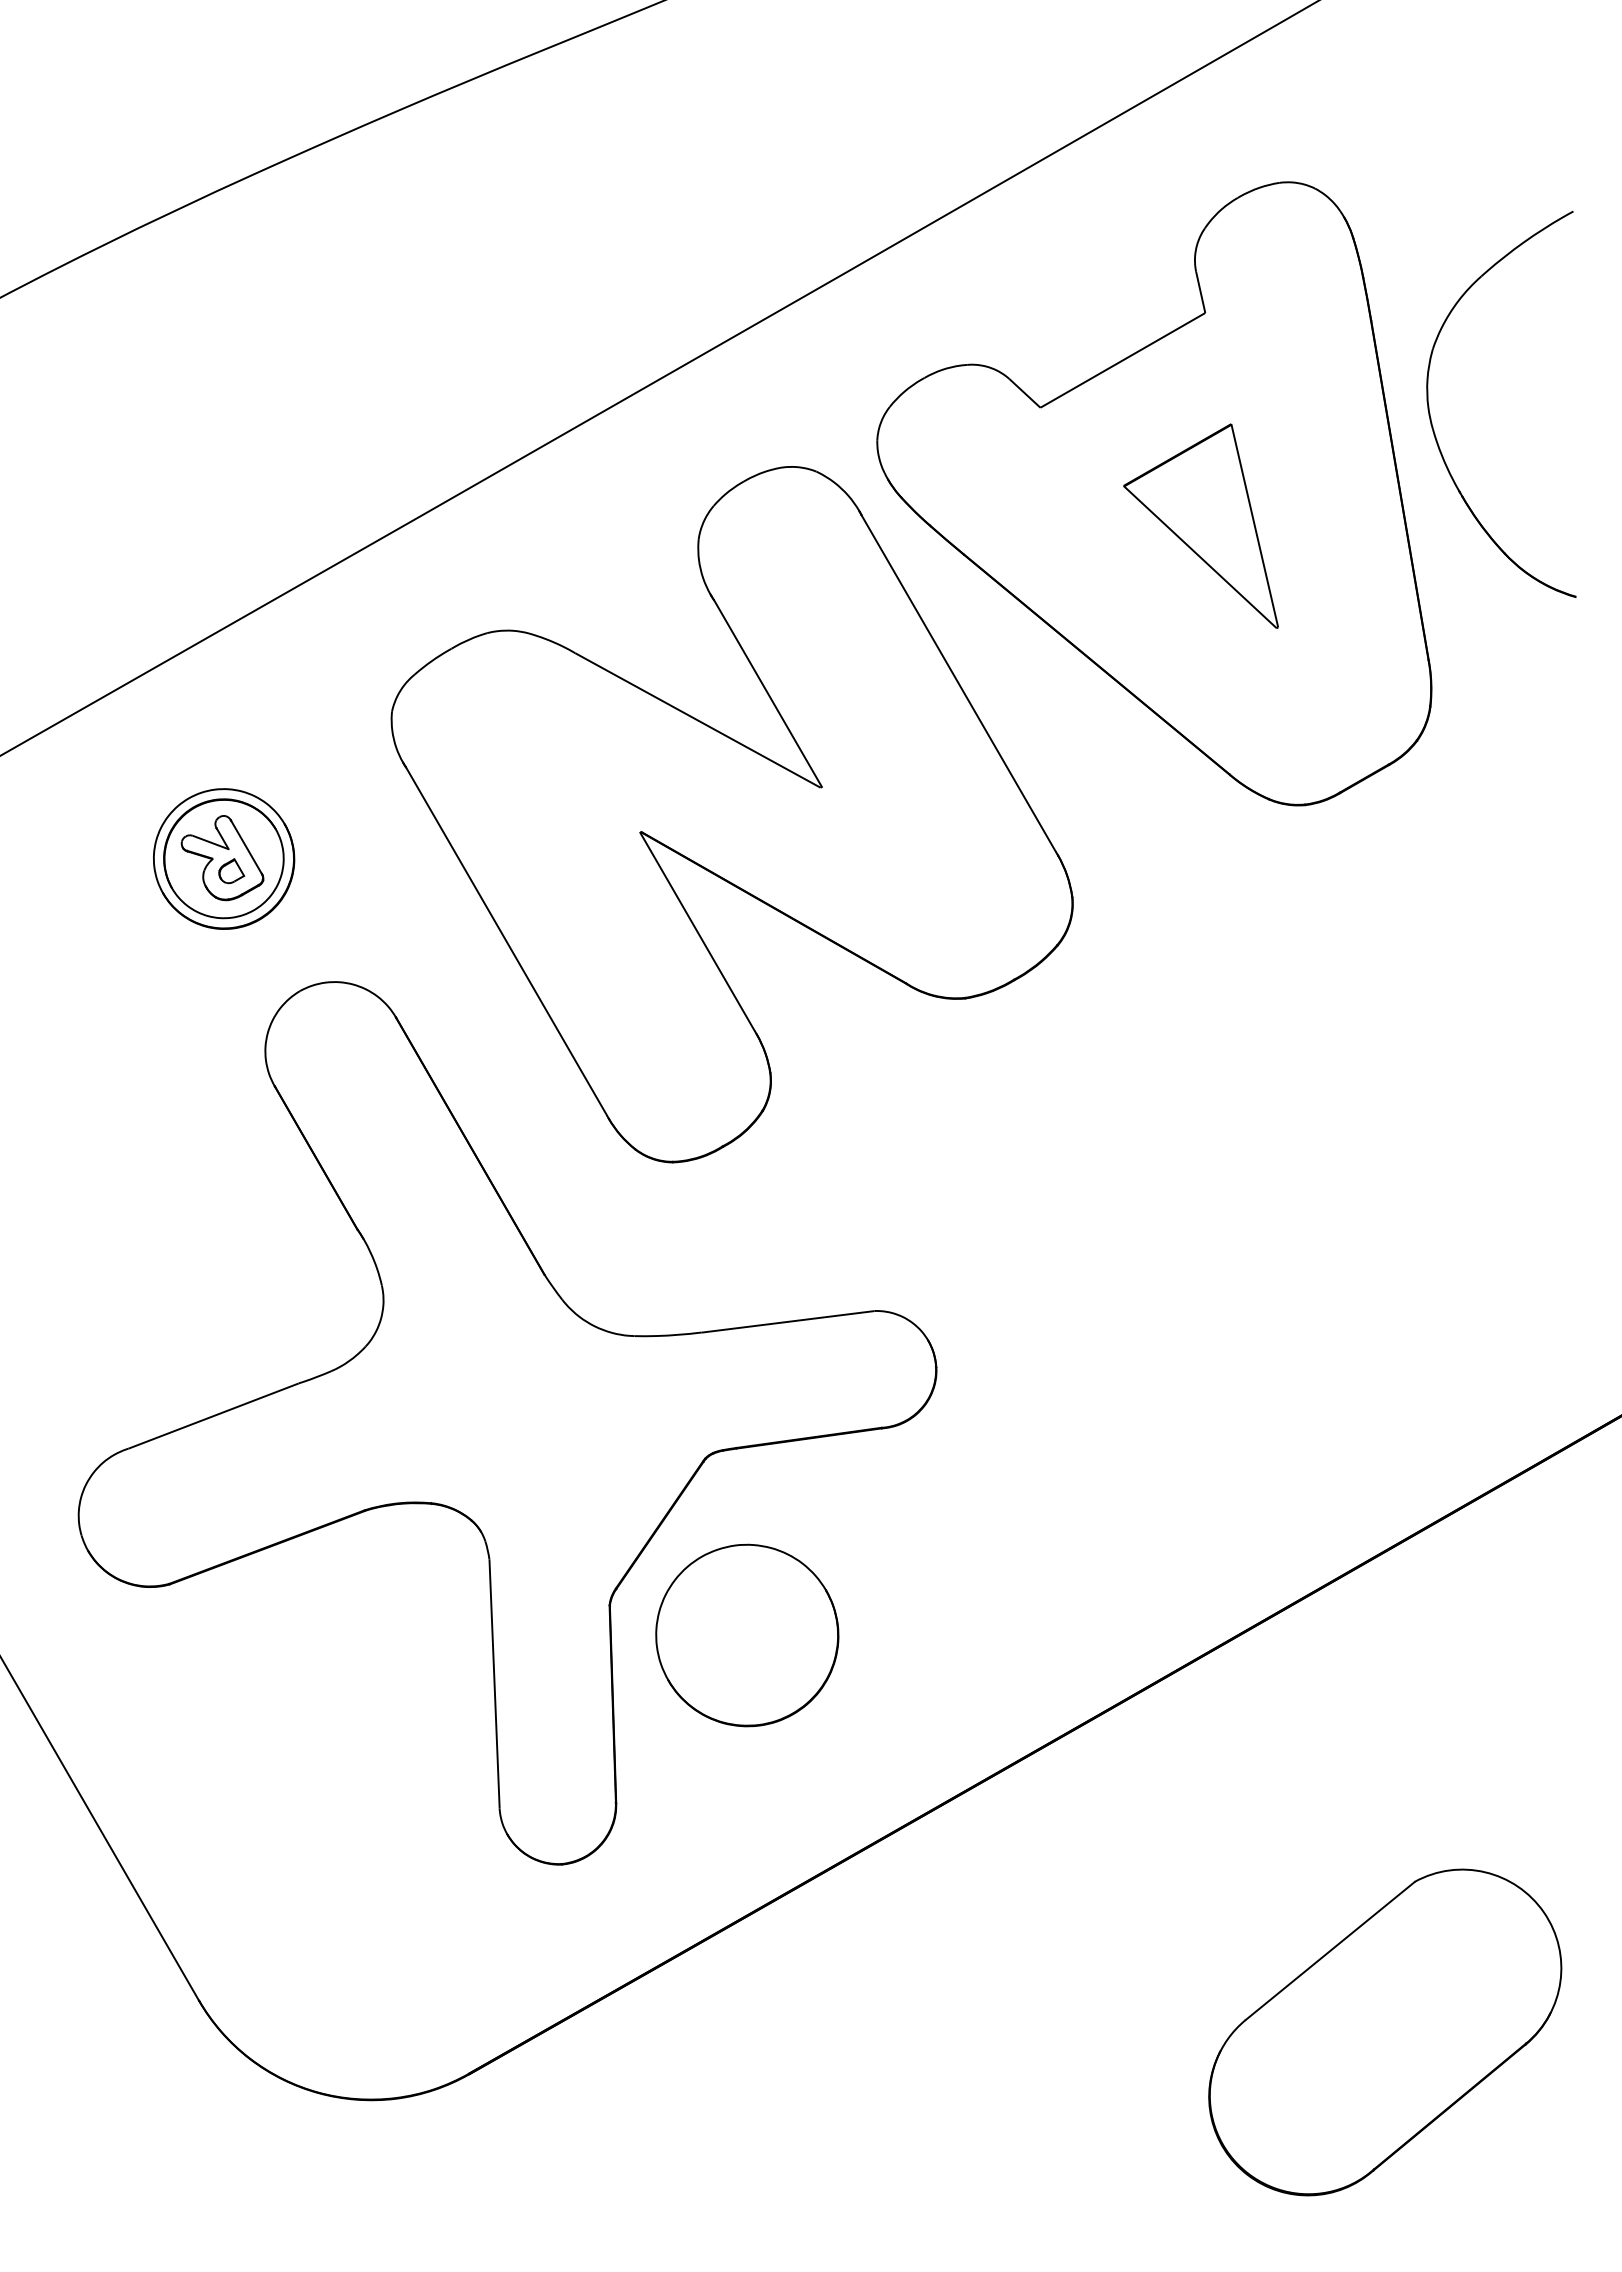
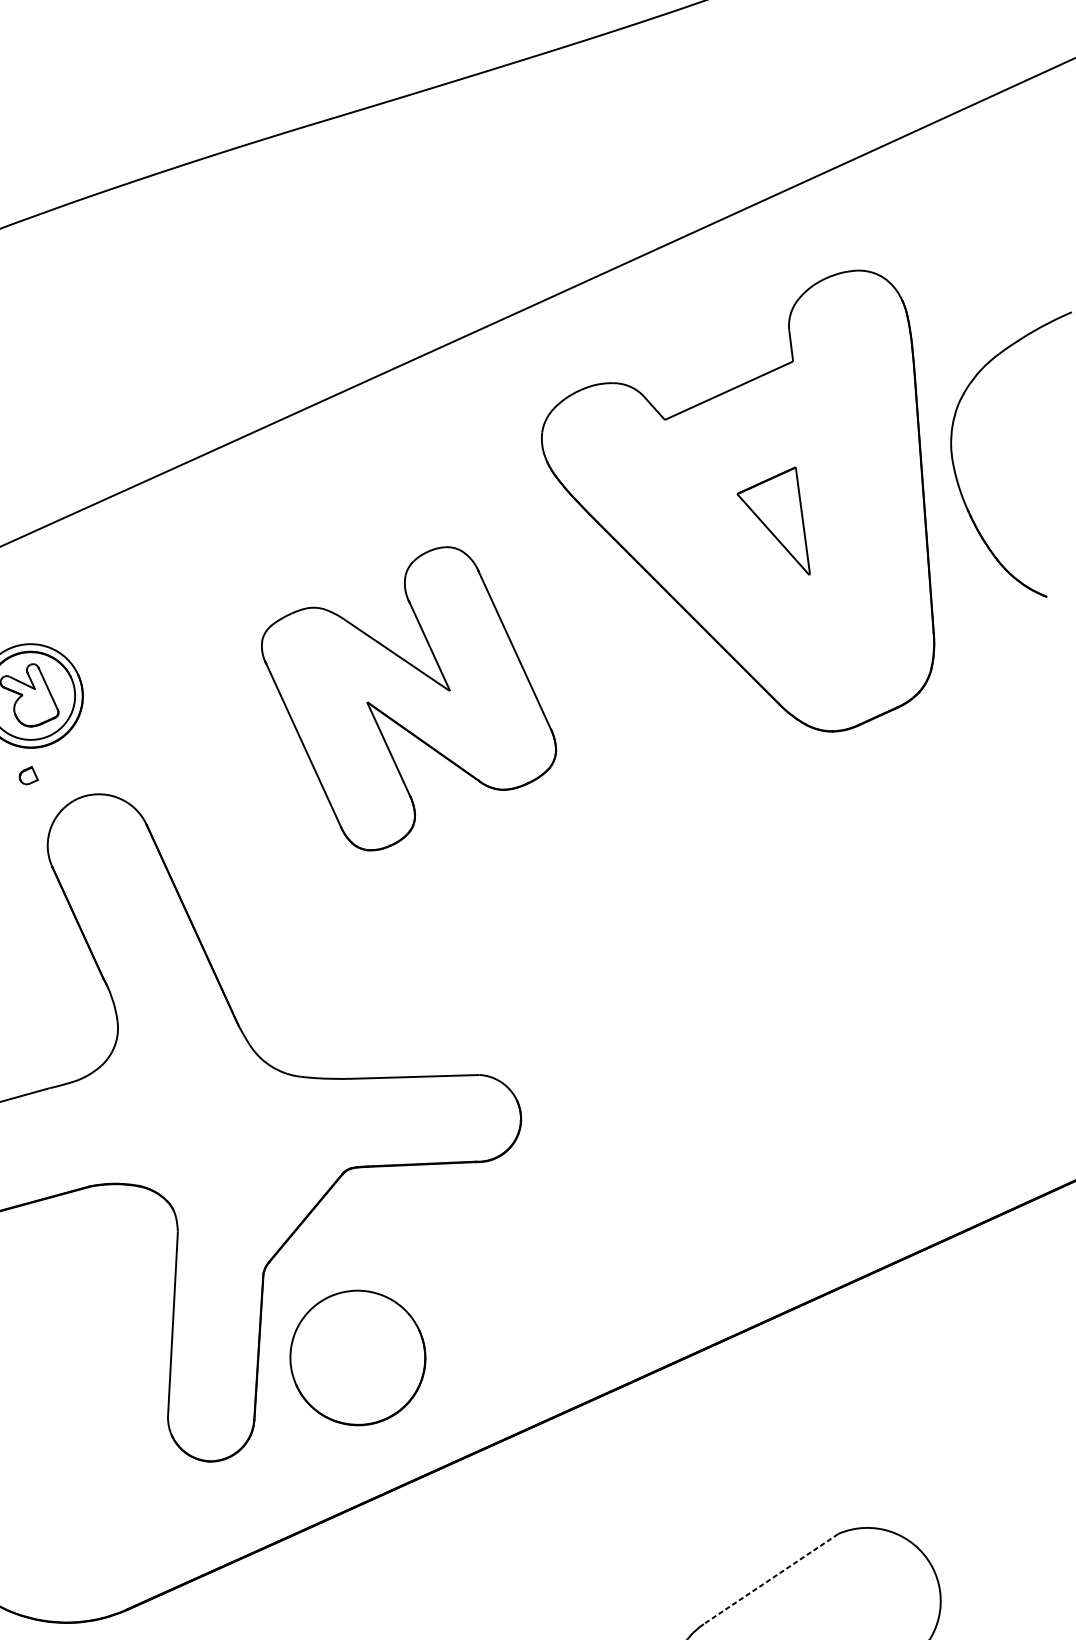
part: (1200, 525) -> (774, 517), size x0.7
part: (731, 814) -> (408, 698), size x0.6
part: (231, 871) -> (28, 775), moved
part: (747, 1635) -> (358, 1357), moved
line: (1329, 1951) -> (770, 1579), solid -> dashed

